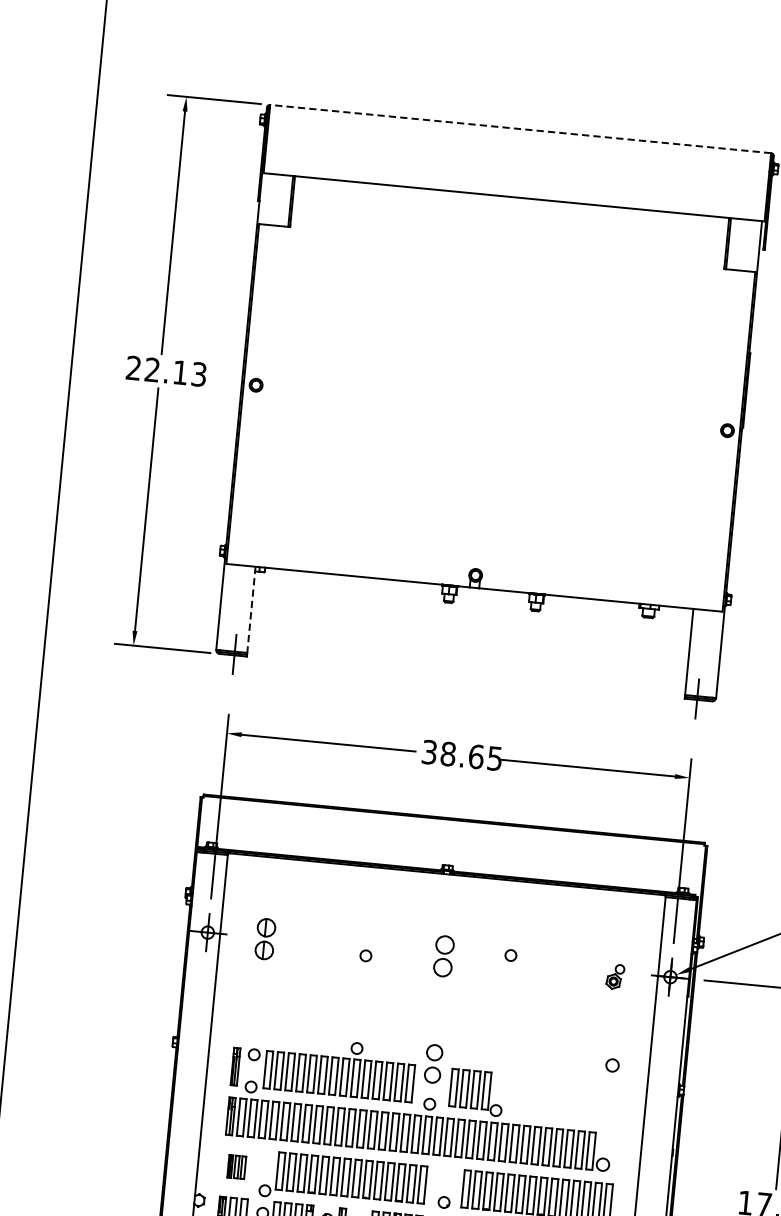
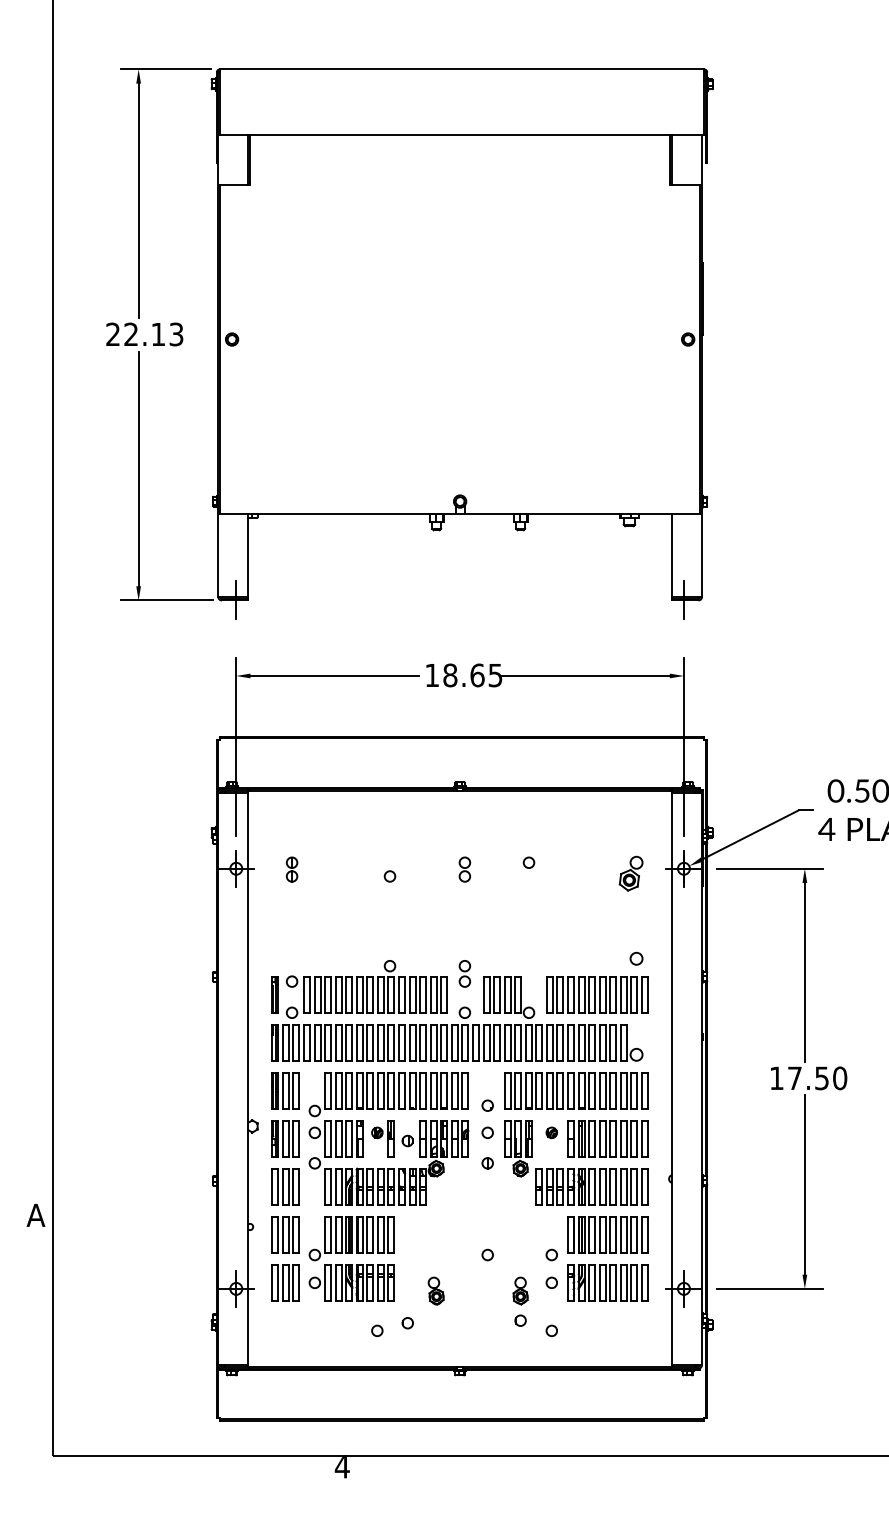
line: (520, 129) -> (461, 69), dashed -> solid
line: (251, 610) -> (248, 555), dashed -> solid
text: (429, 752) -> (432, 675), 38.65 -> 18.65
part: (264, 938) -> (291, 869), size x0.62
part: (443, 956) -> (464, 869), size x0.62
part: (614, 976) -> (630, 873), size x1.43
part: (433, 1063) -> (464, 973), size x0.71
part: (568, 1098) -> (597, 994), added
part: (236, 1166) -> (285, 1090), size x1.67

